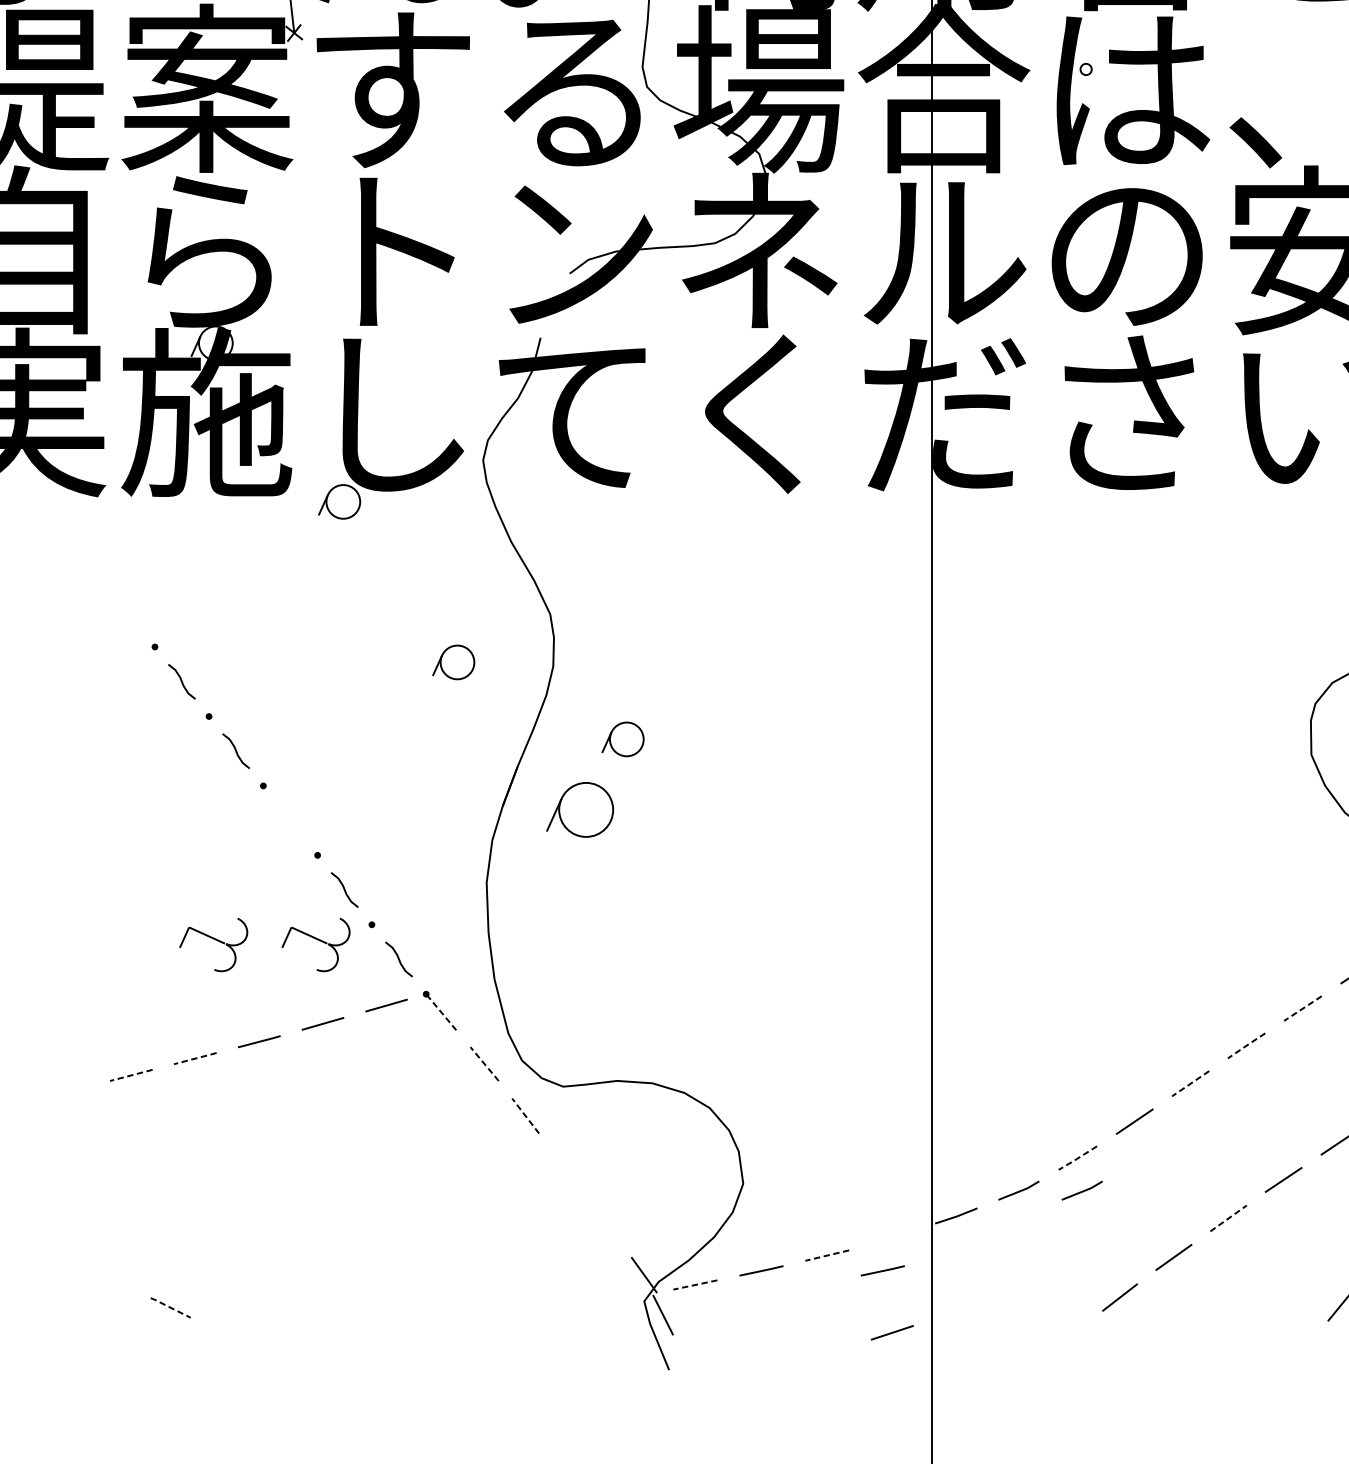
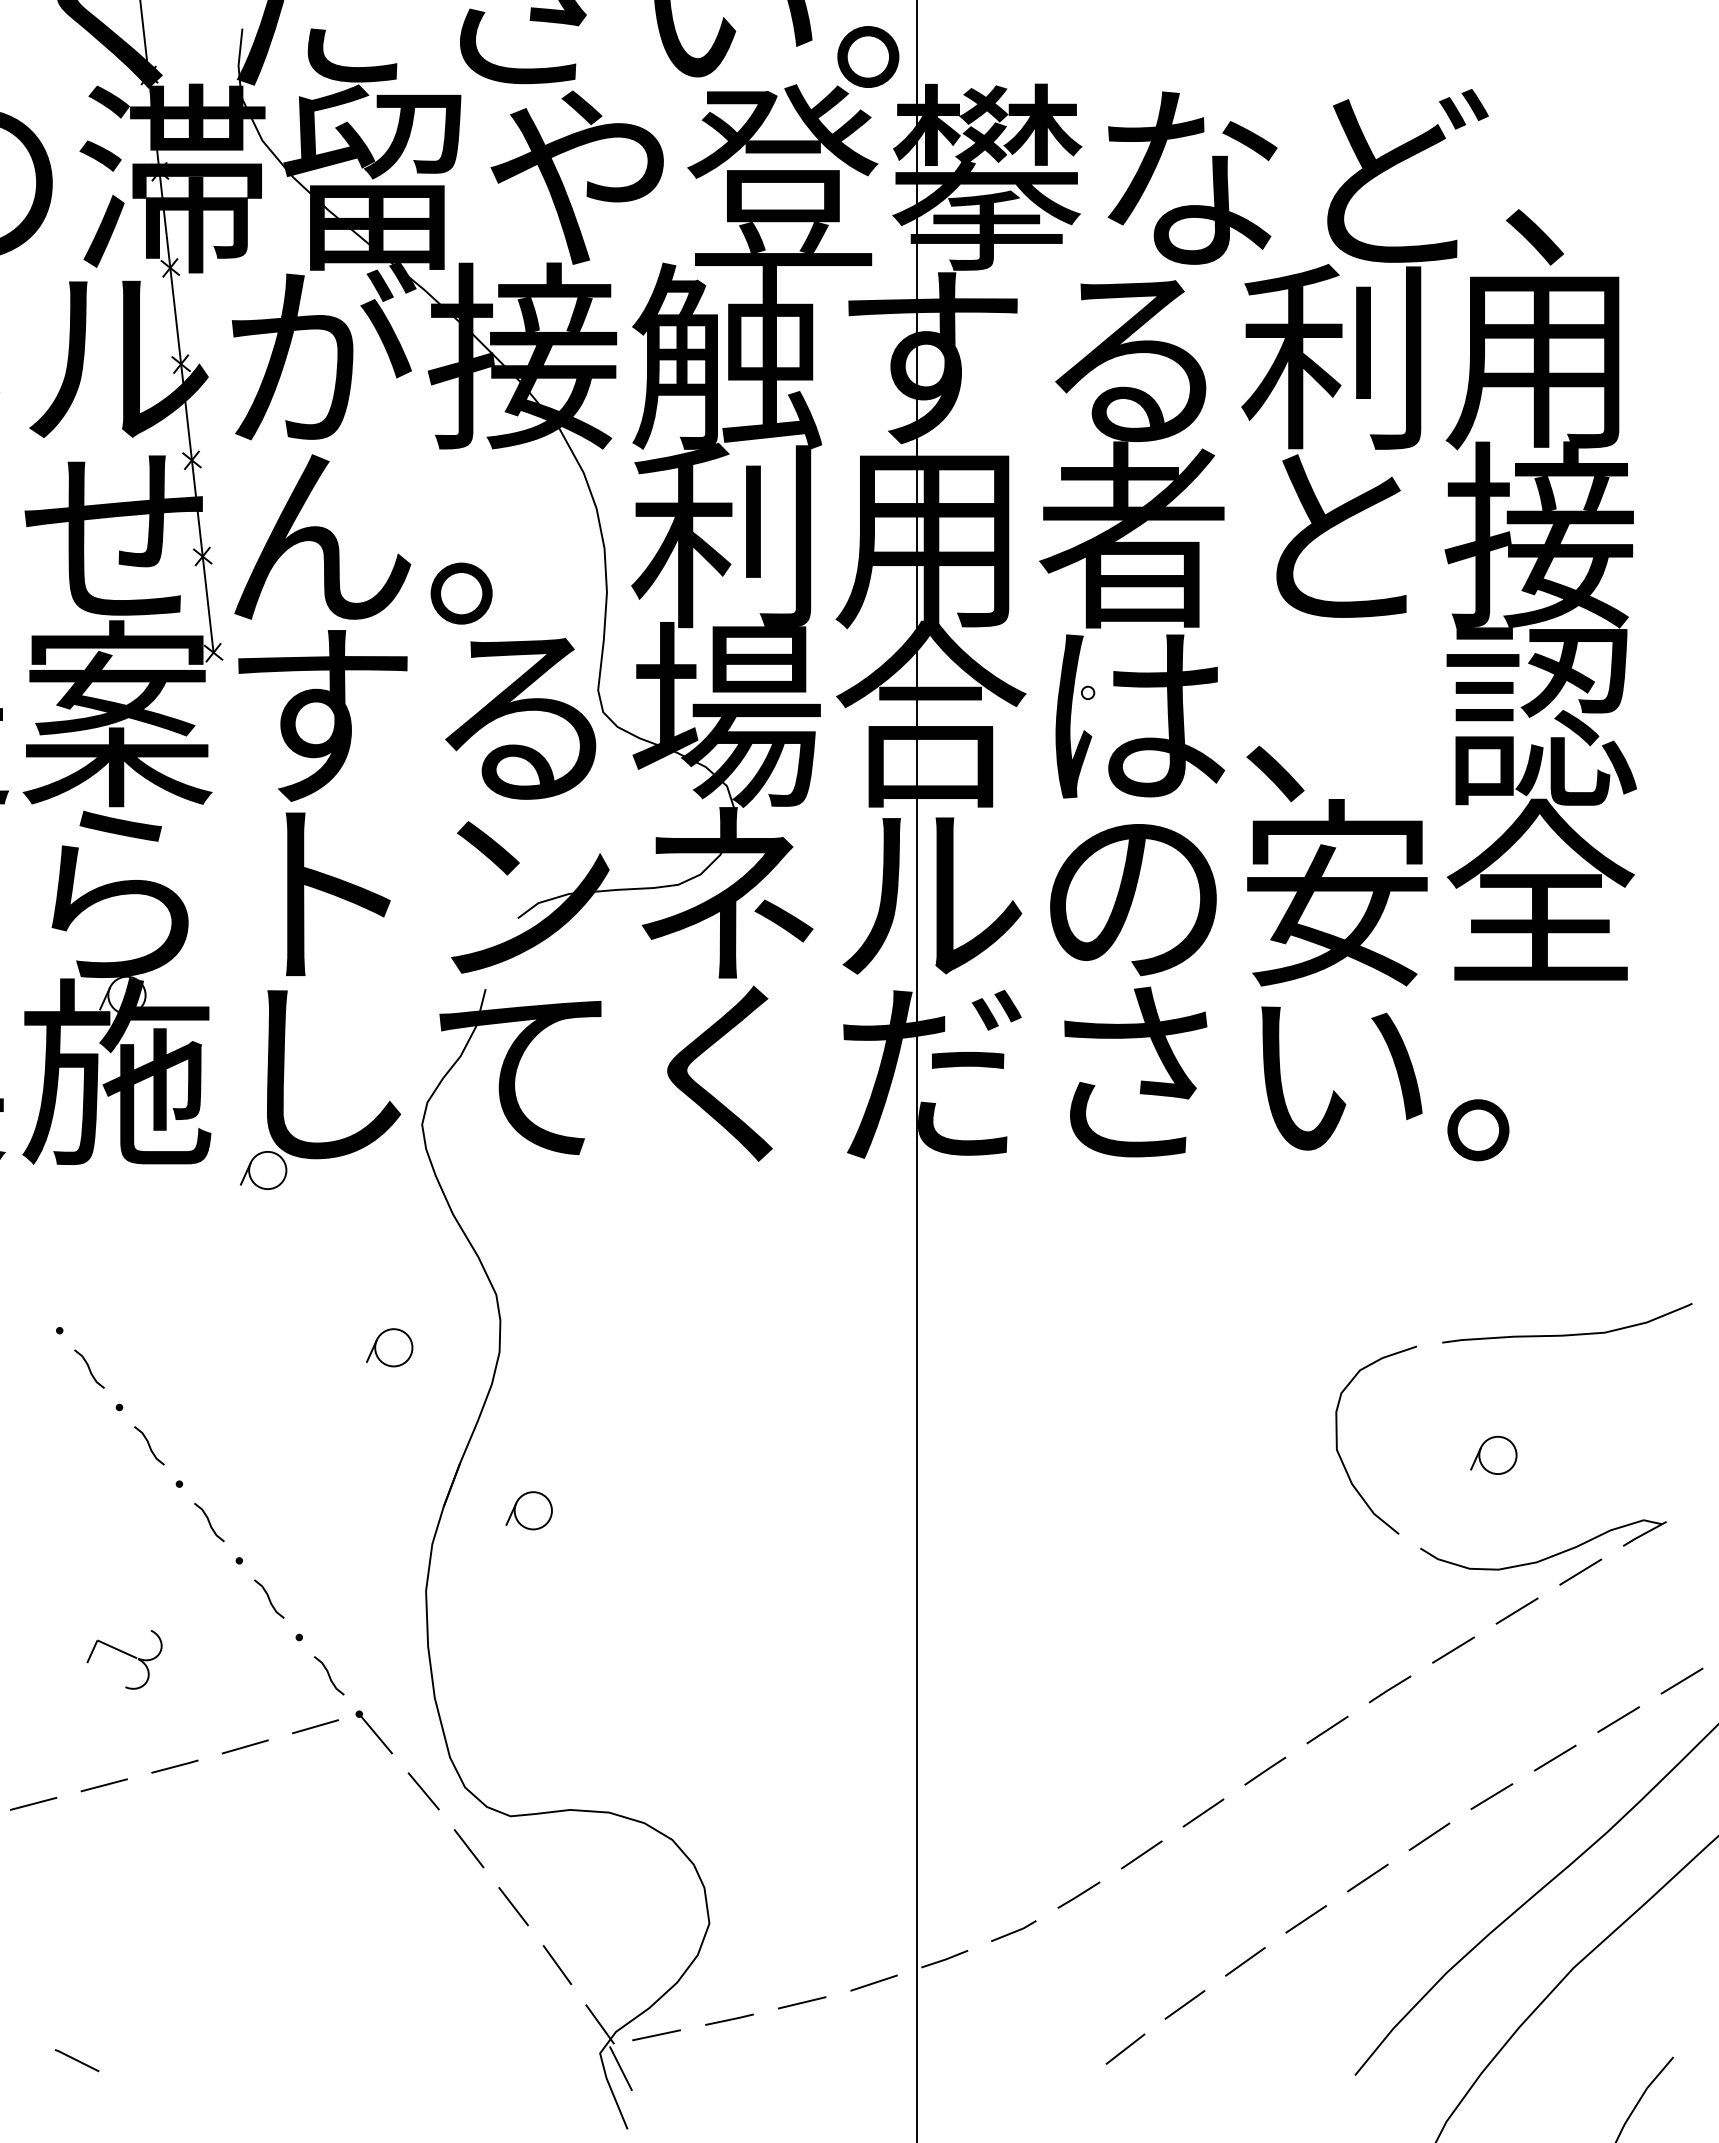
part: (622, 739) -> (576, 1432), removed
part: (579, 809) -> (528, 1510), size x0.62
curve: (290, 820) -> (209, 1522), added
part: (315, 944) -> (237, 1659), removed
line: (1302, 1008) -> (1327, 1730), dashed -> solid
line: (441, 1012) -> (376, 1734), dashed -> solid
line: (1246, 1045) -> (1265, 1770), dashed -> solid
line: (194, 1058) -> (103, 1785), dashed -> solid
line: (484, 1064) -> (423, 1791), dashed -> solid
line: (131, 1075) -> (33, 1803), dashed -> solid
line: (1190, 1084) -> (1203, 1813), dashed -> solid
line: (525, 1115) -> (468, 1848), dashed -> solid
line: (1077, 1158) -> (1078, 1895), dashed -> solid
line: (565, 1168) -> (513, 1906), added
line: (1081, 1190) -> (1083, 1931), removed
line: (1228, 1218) -> (1245, 1961), dashed -> solid
line: (605, 1220) -> (557, 1964), added
line: (827, 1255) -> (802, 2002), dashed -> solid
line: (882, 1270) -> (863, 2019), removed
line: (695, 1285) -> (656, 2035), dashed -> solid
line: (170, 1307) -> (76, 2060), dashed -> solid
line: (891, 1332) -> (873, 1982), moved

